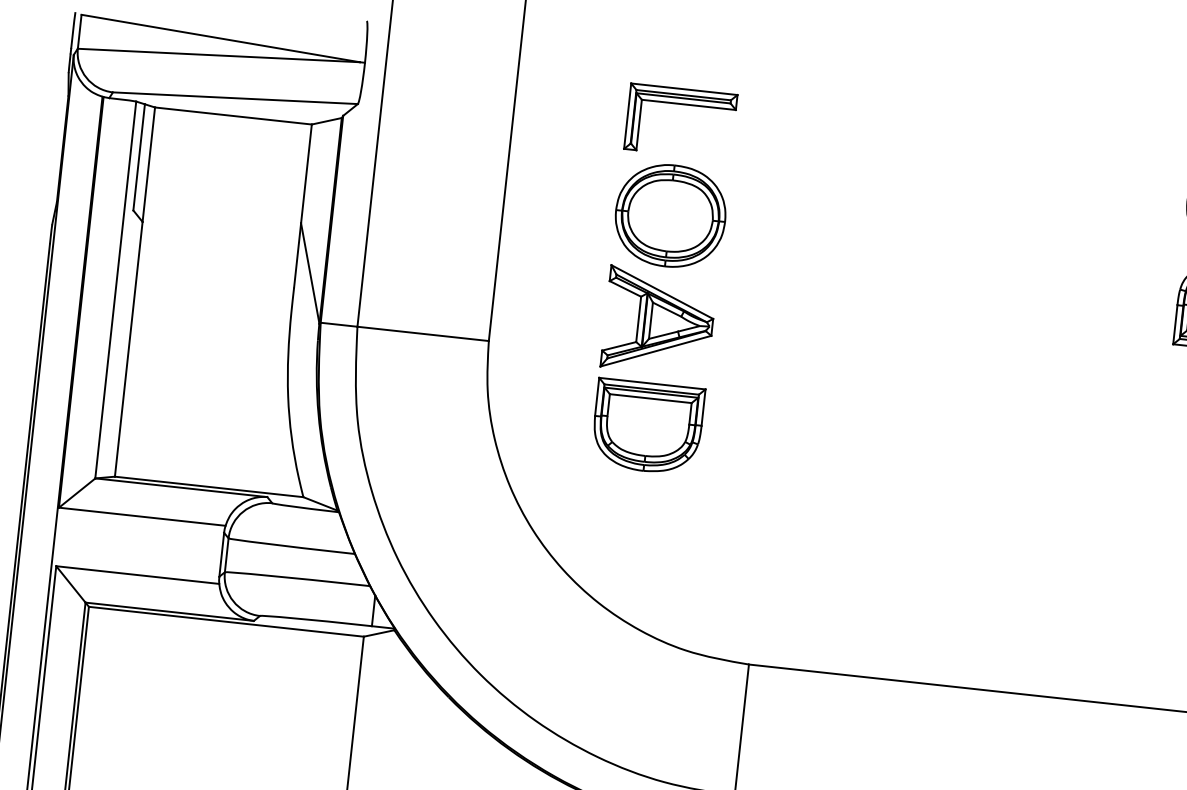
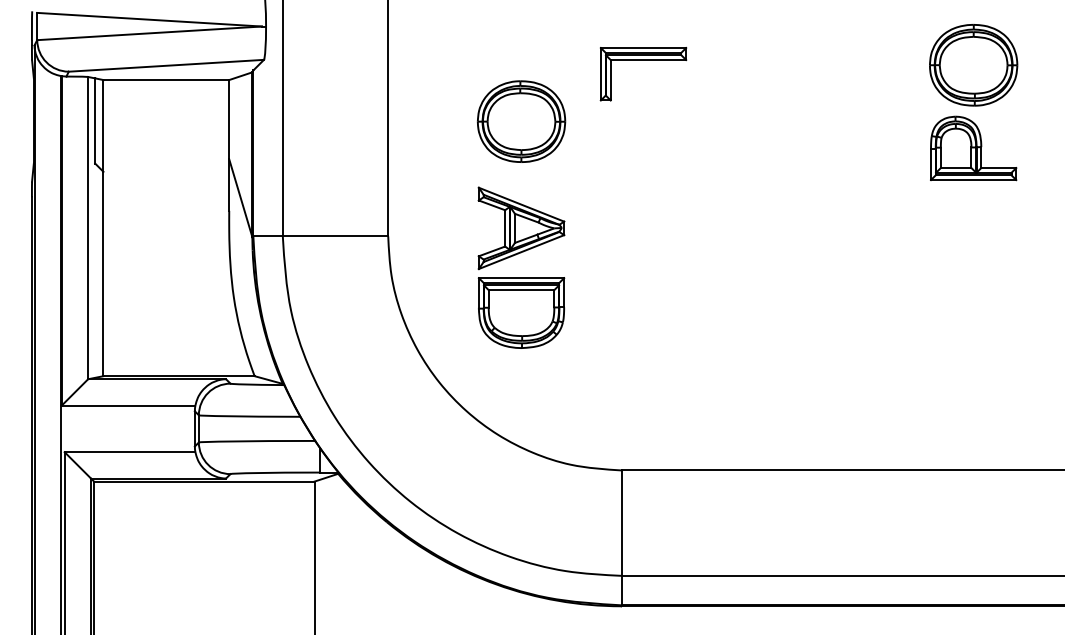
part: (682, 104) -> (643, 60), moved
part: (652, 382) -> (521, 277), moved

